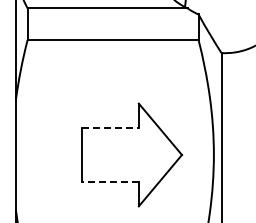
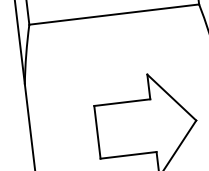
line: (111, 128) -> (123, 102), dashed -> solid
line: (110, 181) -> (128, 155), dashed -> solid

